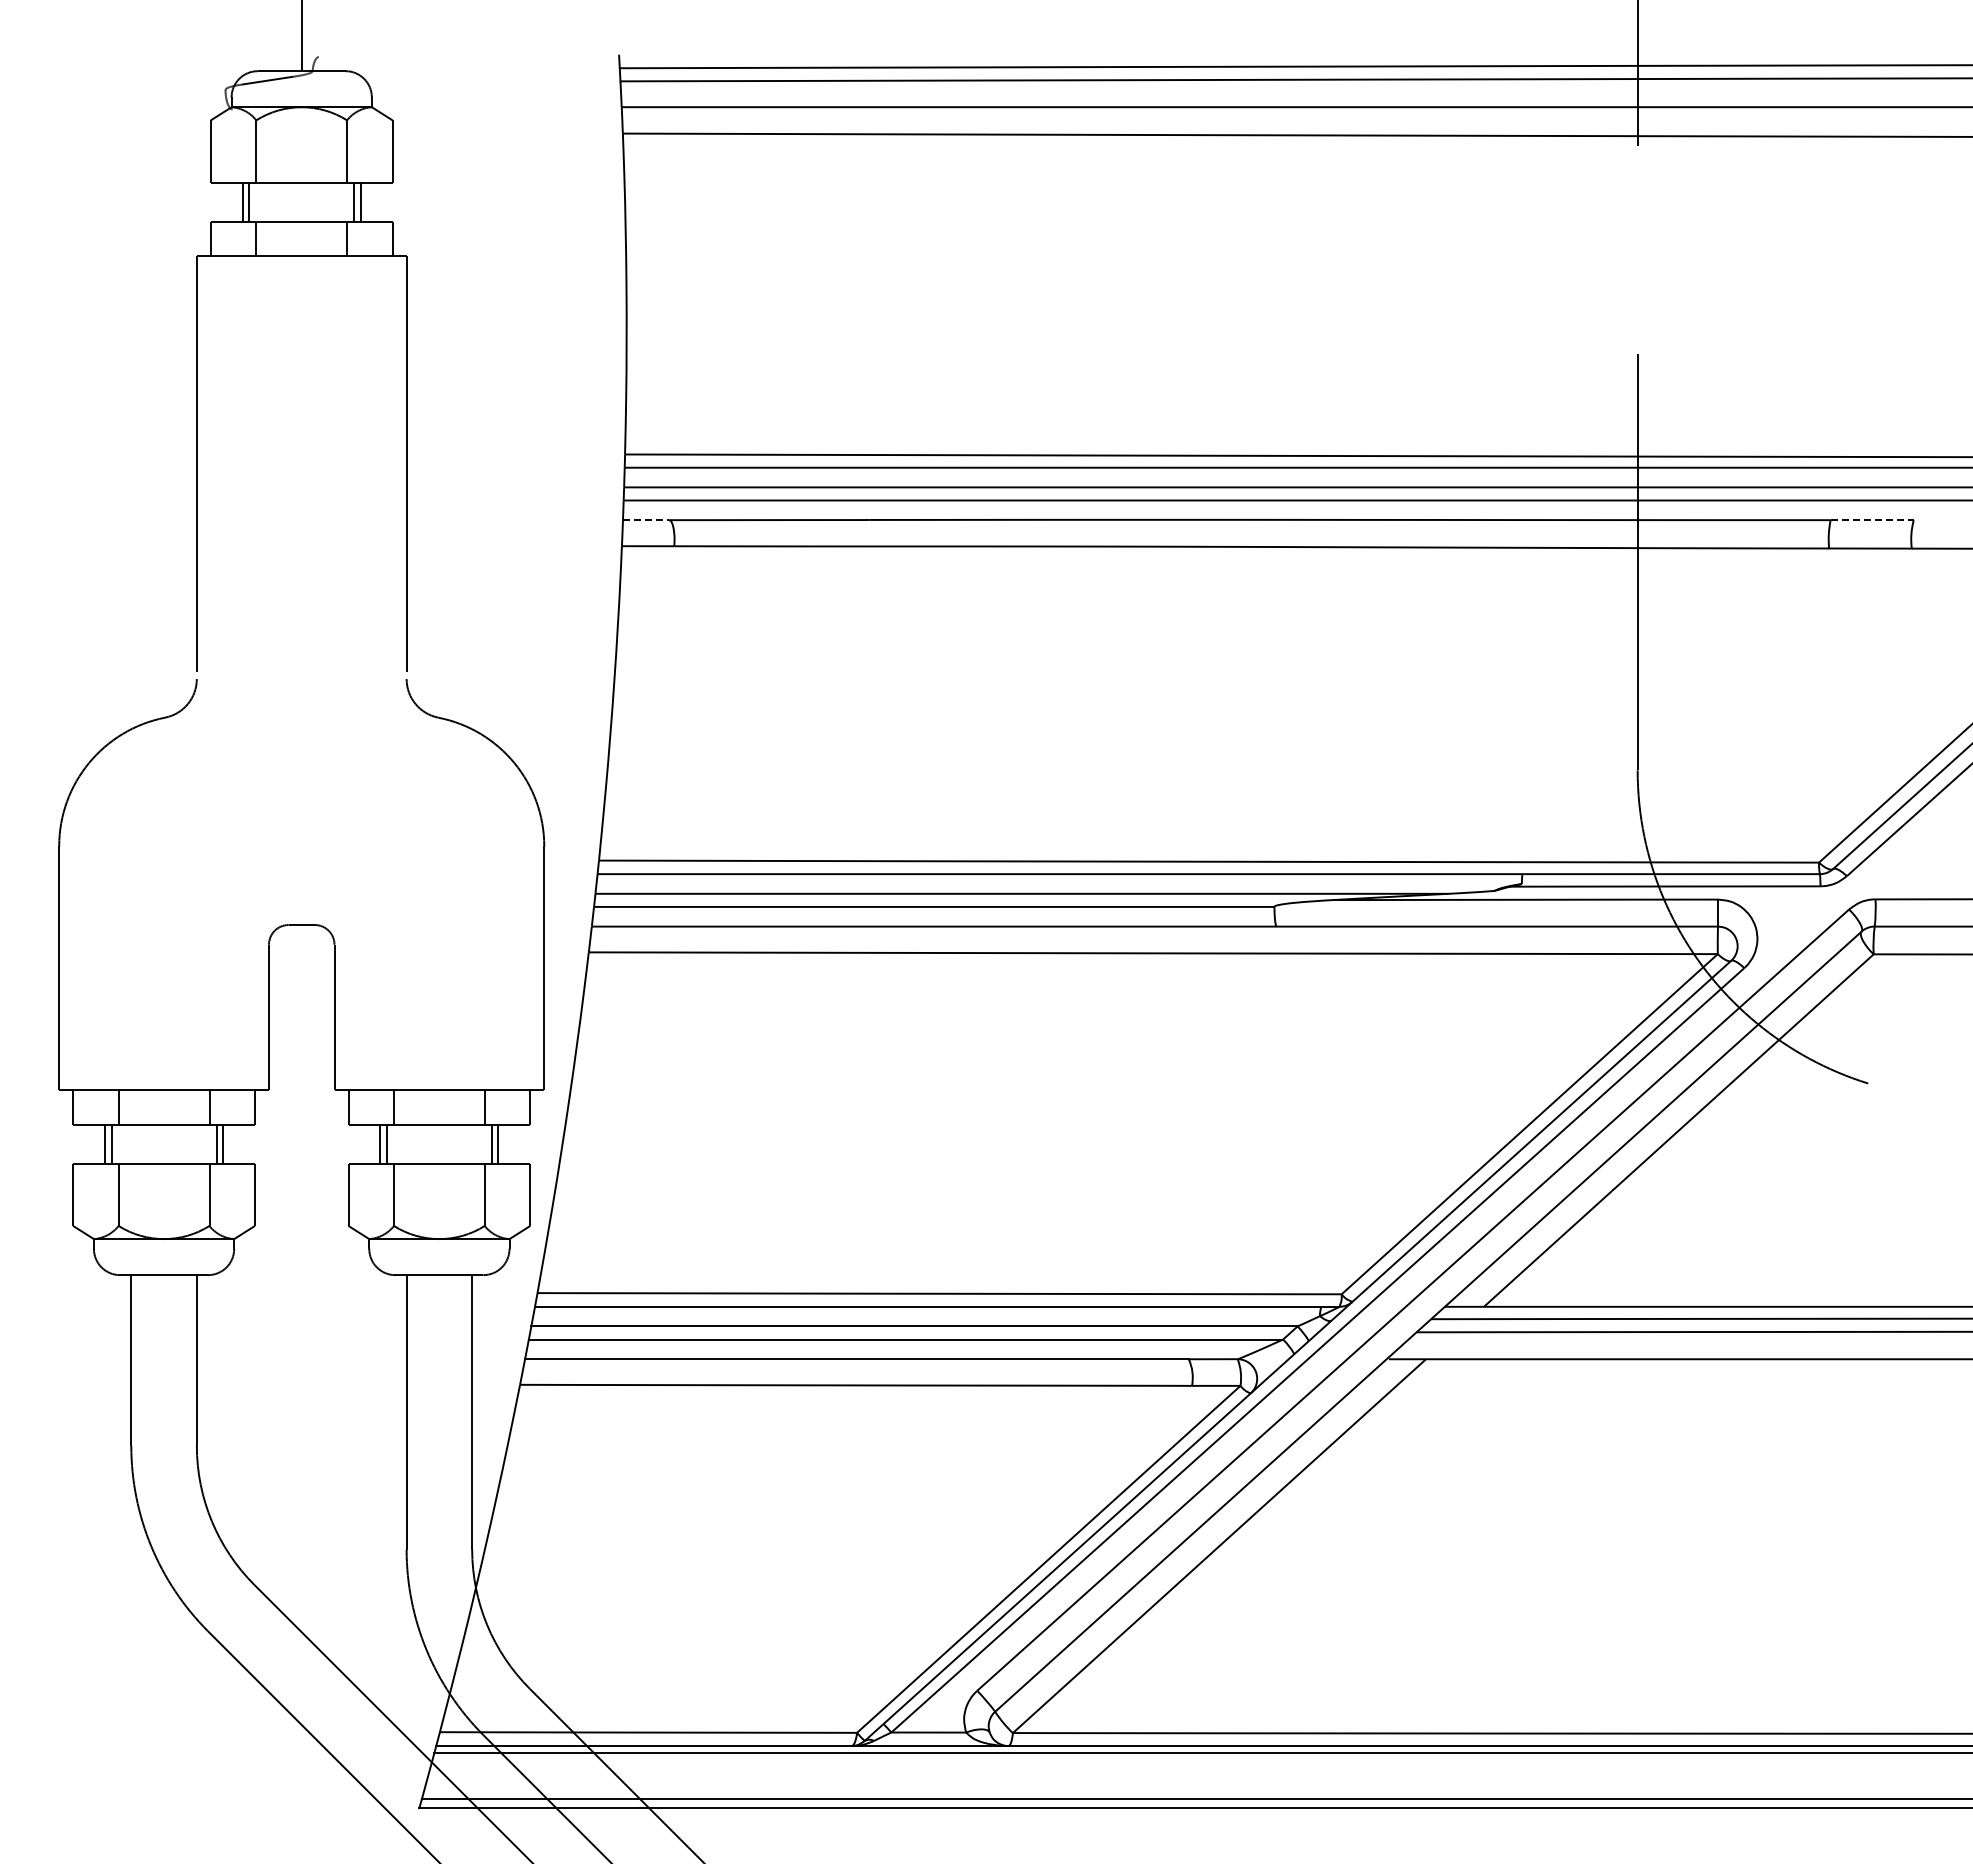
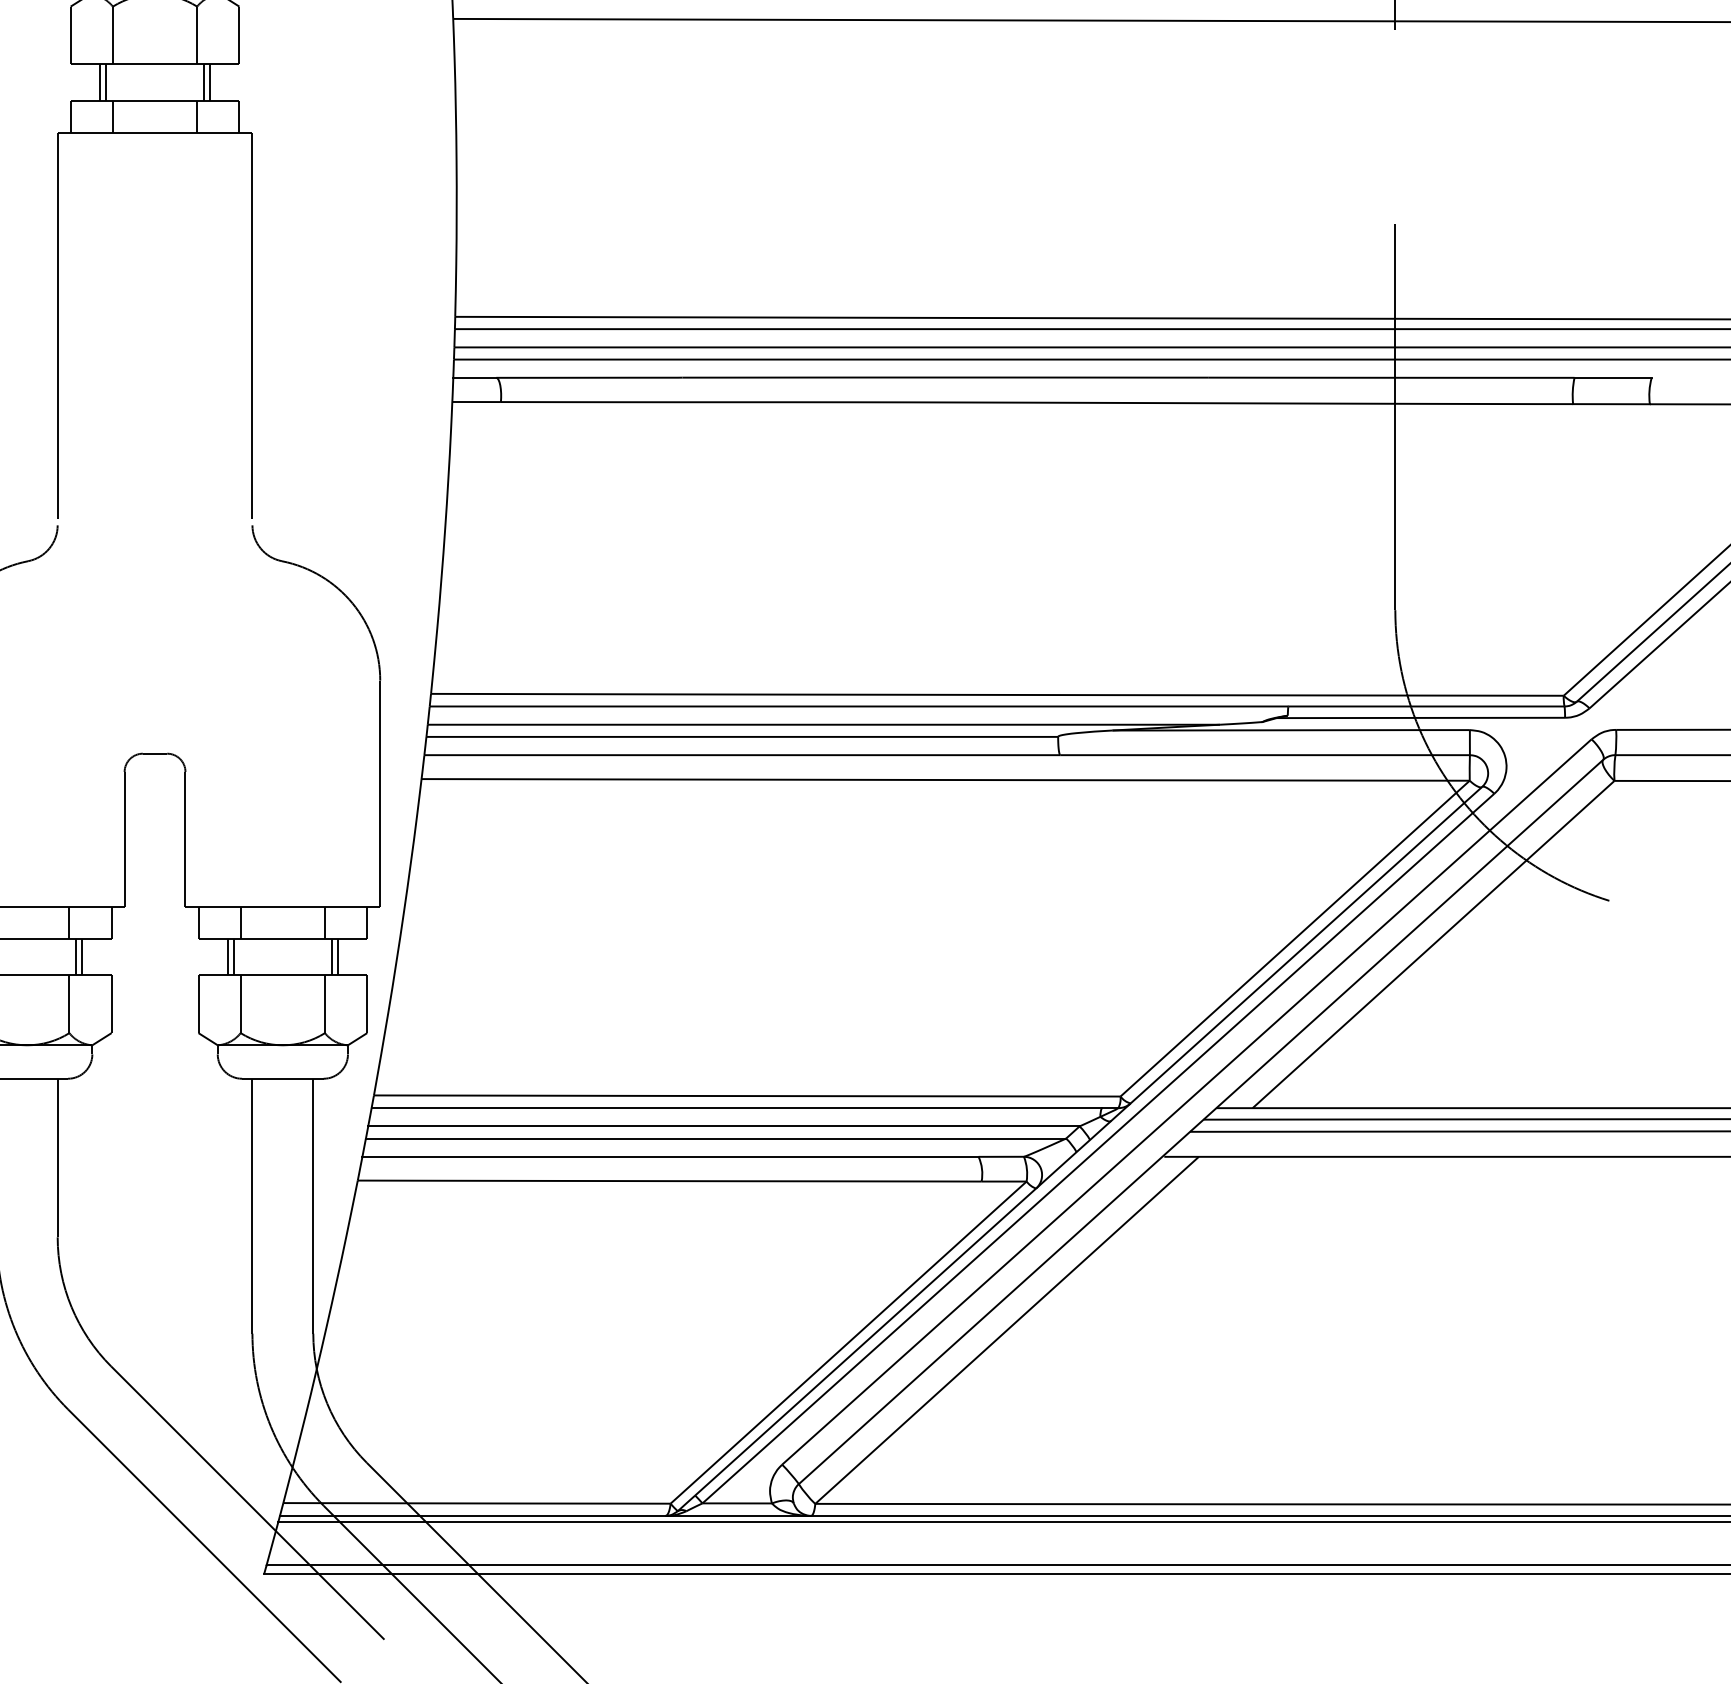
line: (646, 520) -> (475, 378), dashed -> solid
line: (1872, 520) -> (1613, 378), dashed -> solid

